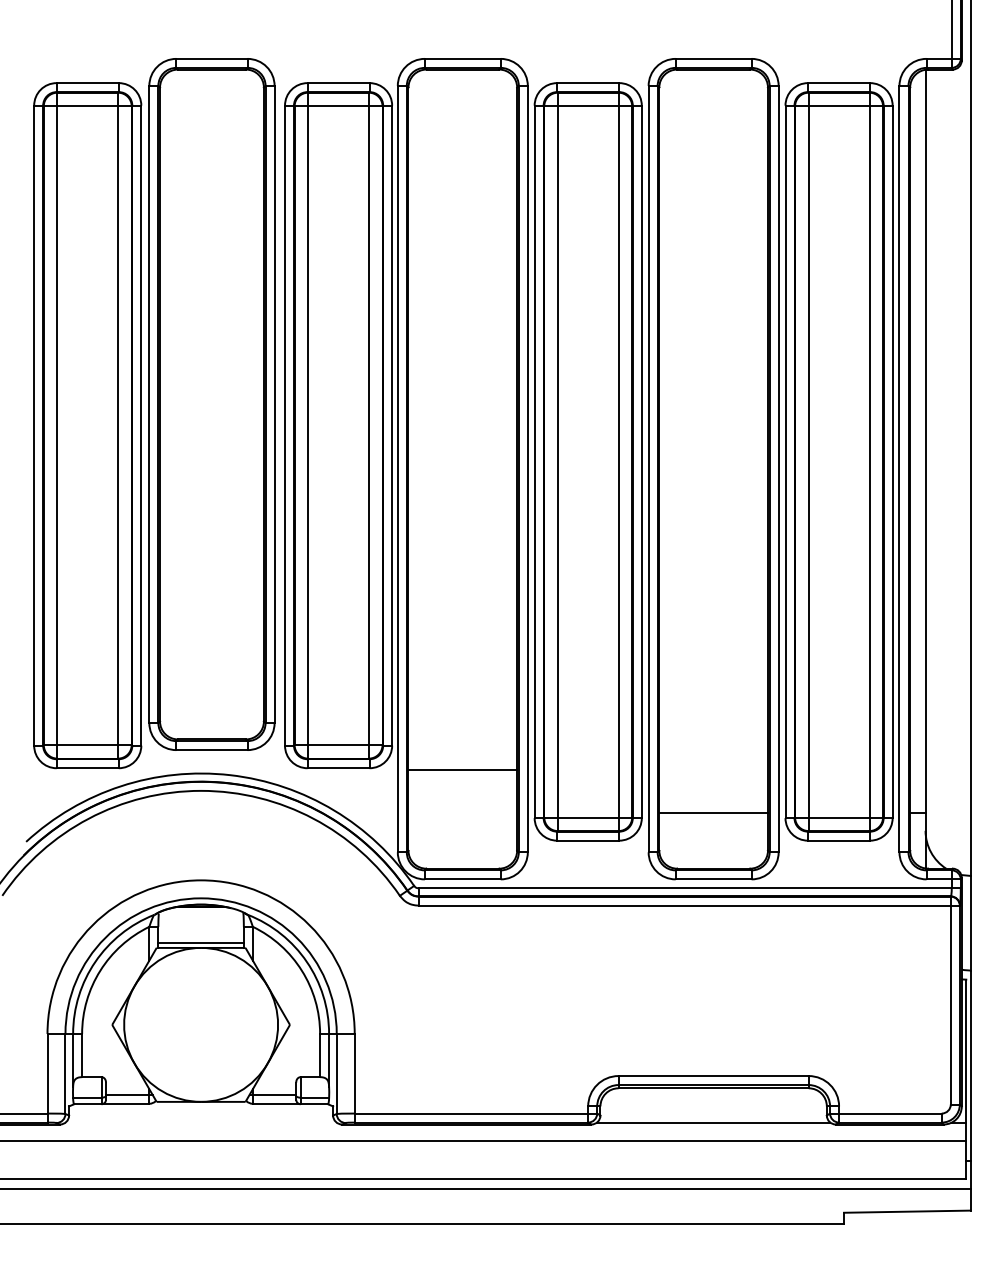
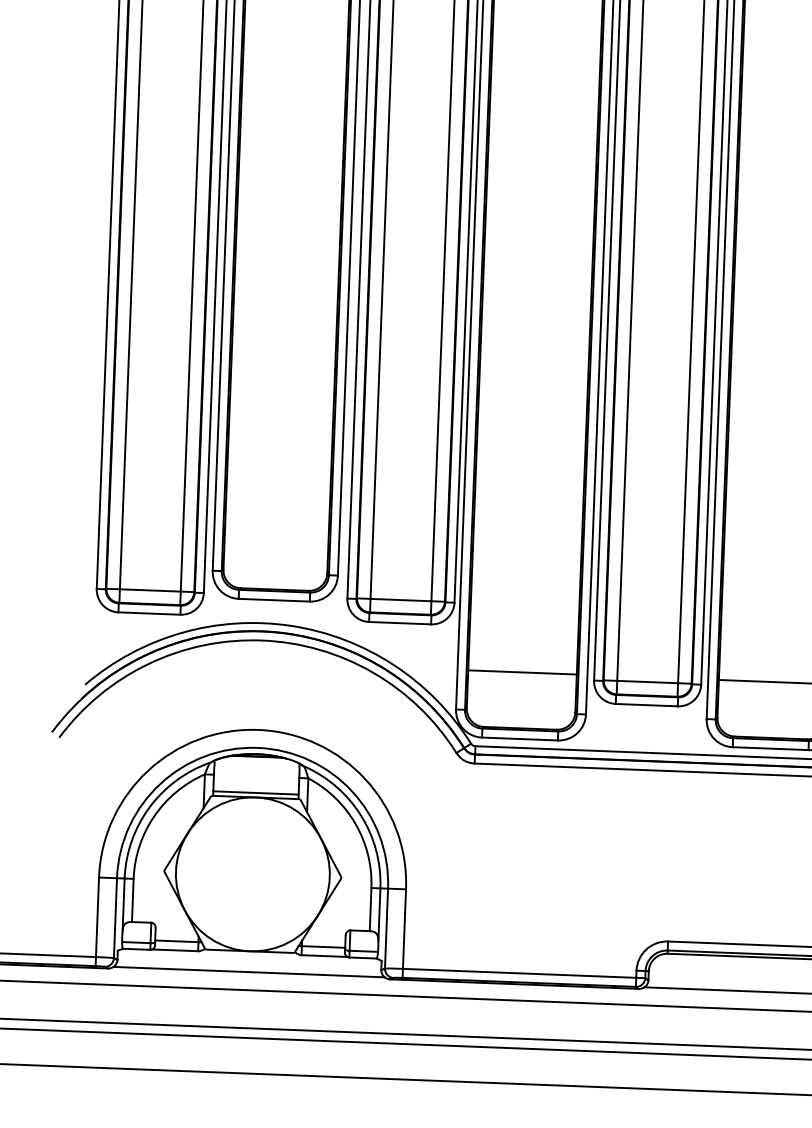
line: (462, 769) -> (522, 672), moved
line: (200, 1122) -> (248, 971), added

